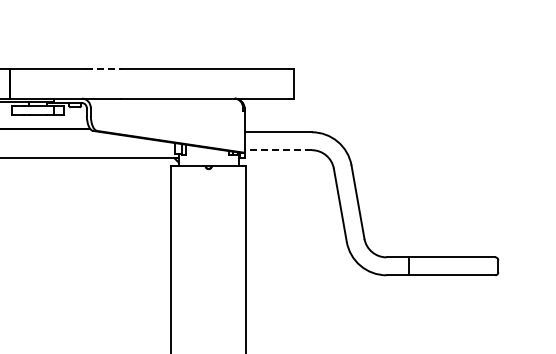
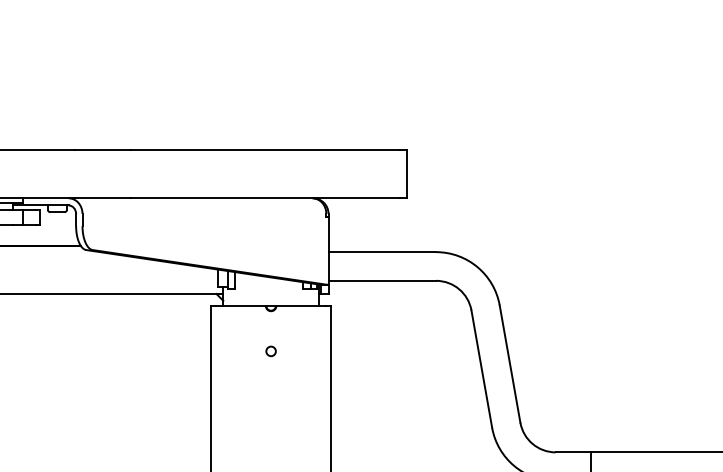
line: (103, 68) -> (102, 150), dashed -> solid
line: (278, 150) -> (382, 281), dashed -> solid
circle: (208, 194) -> (270, 351), added

